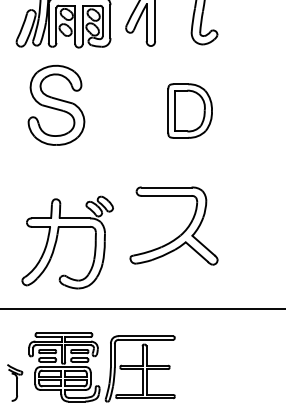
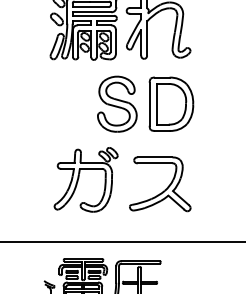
part: (56, 104) -> (117, 103), moved
part: (190, 110) -> (171, 103), size x1.43
part: (58, 240) -> (79, 178), moved

